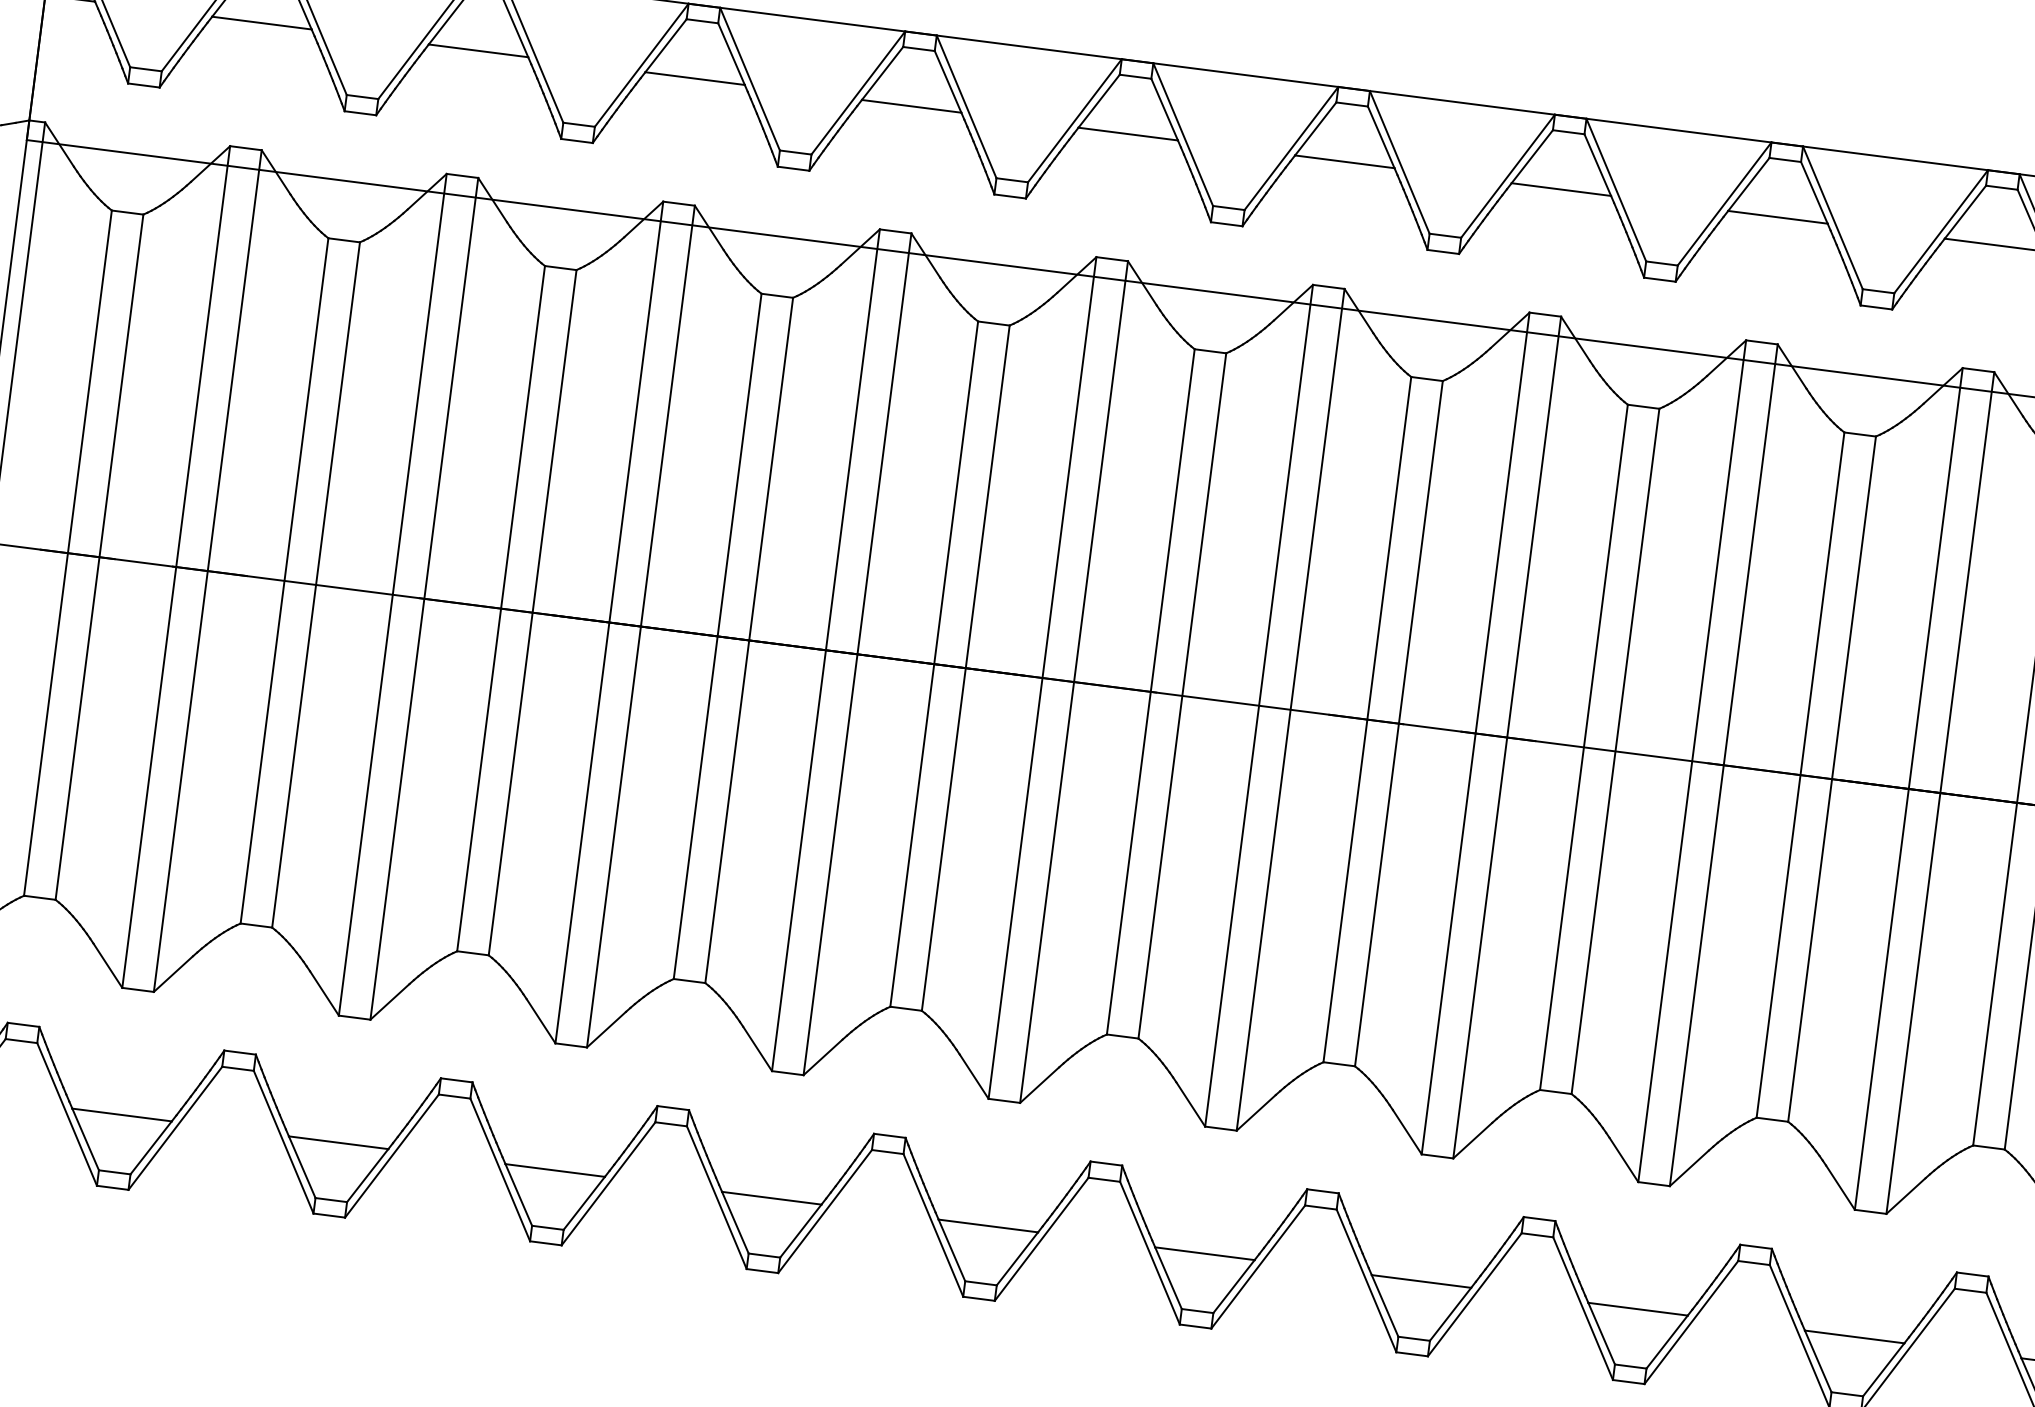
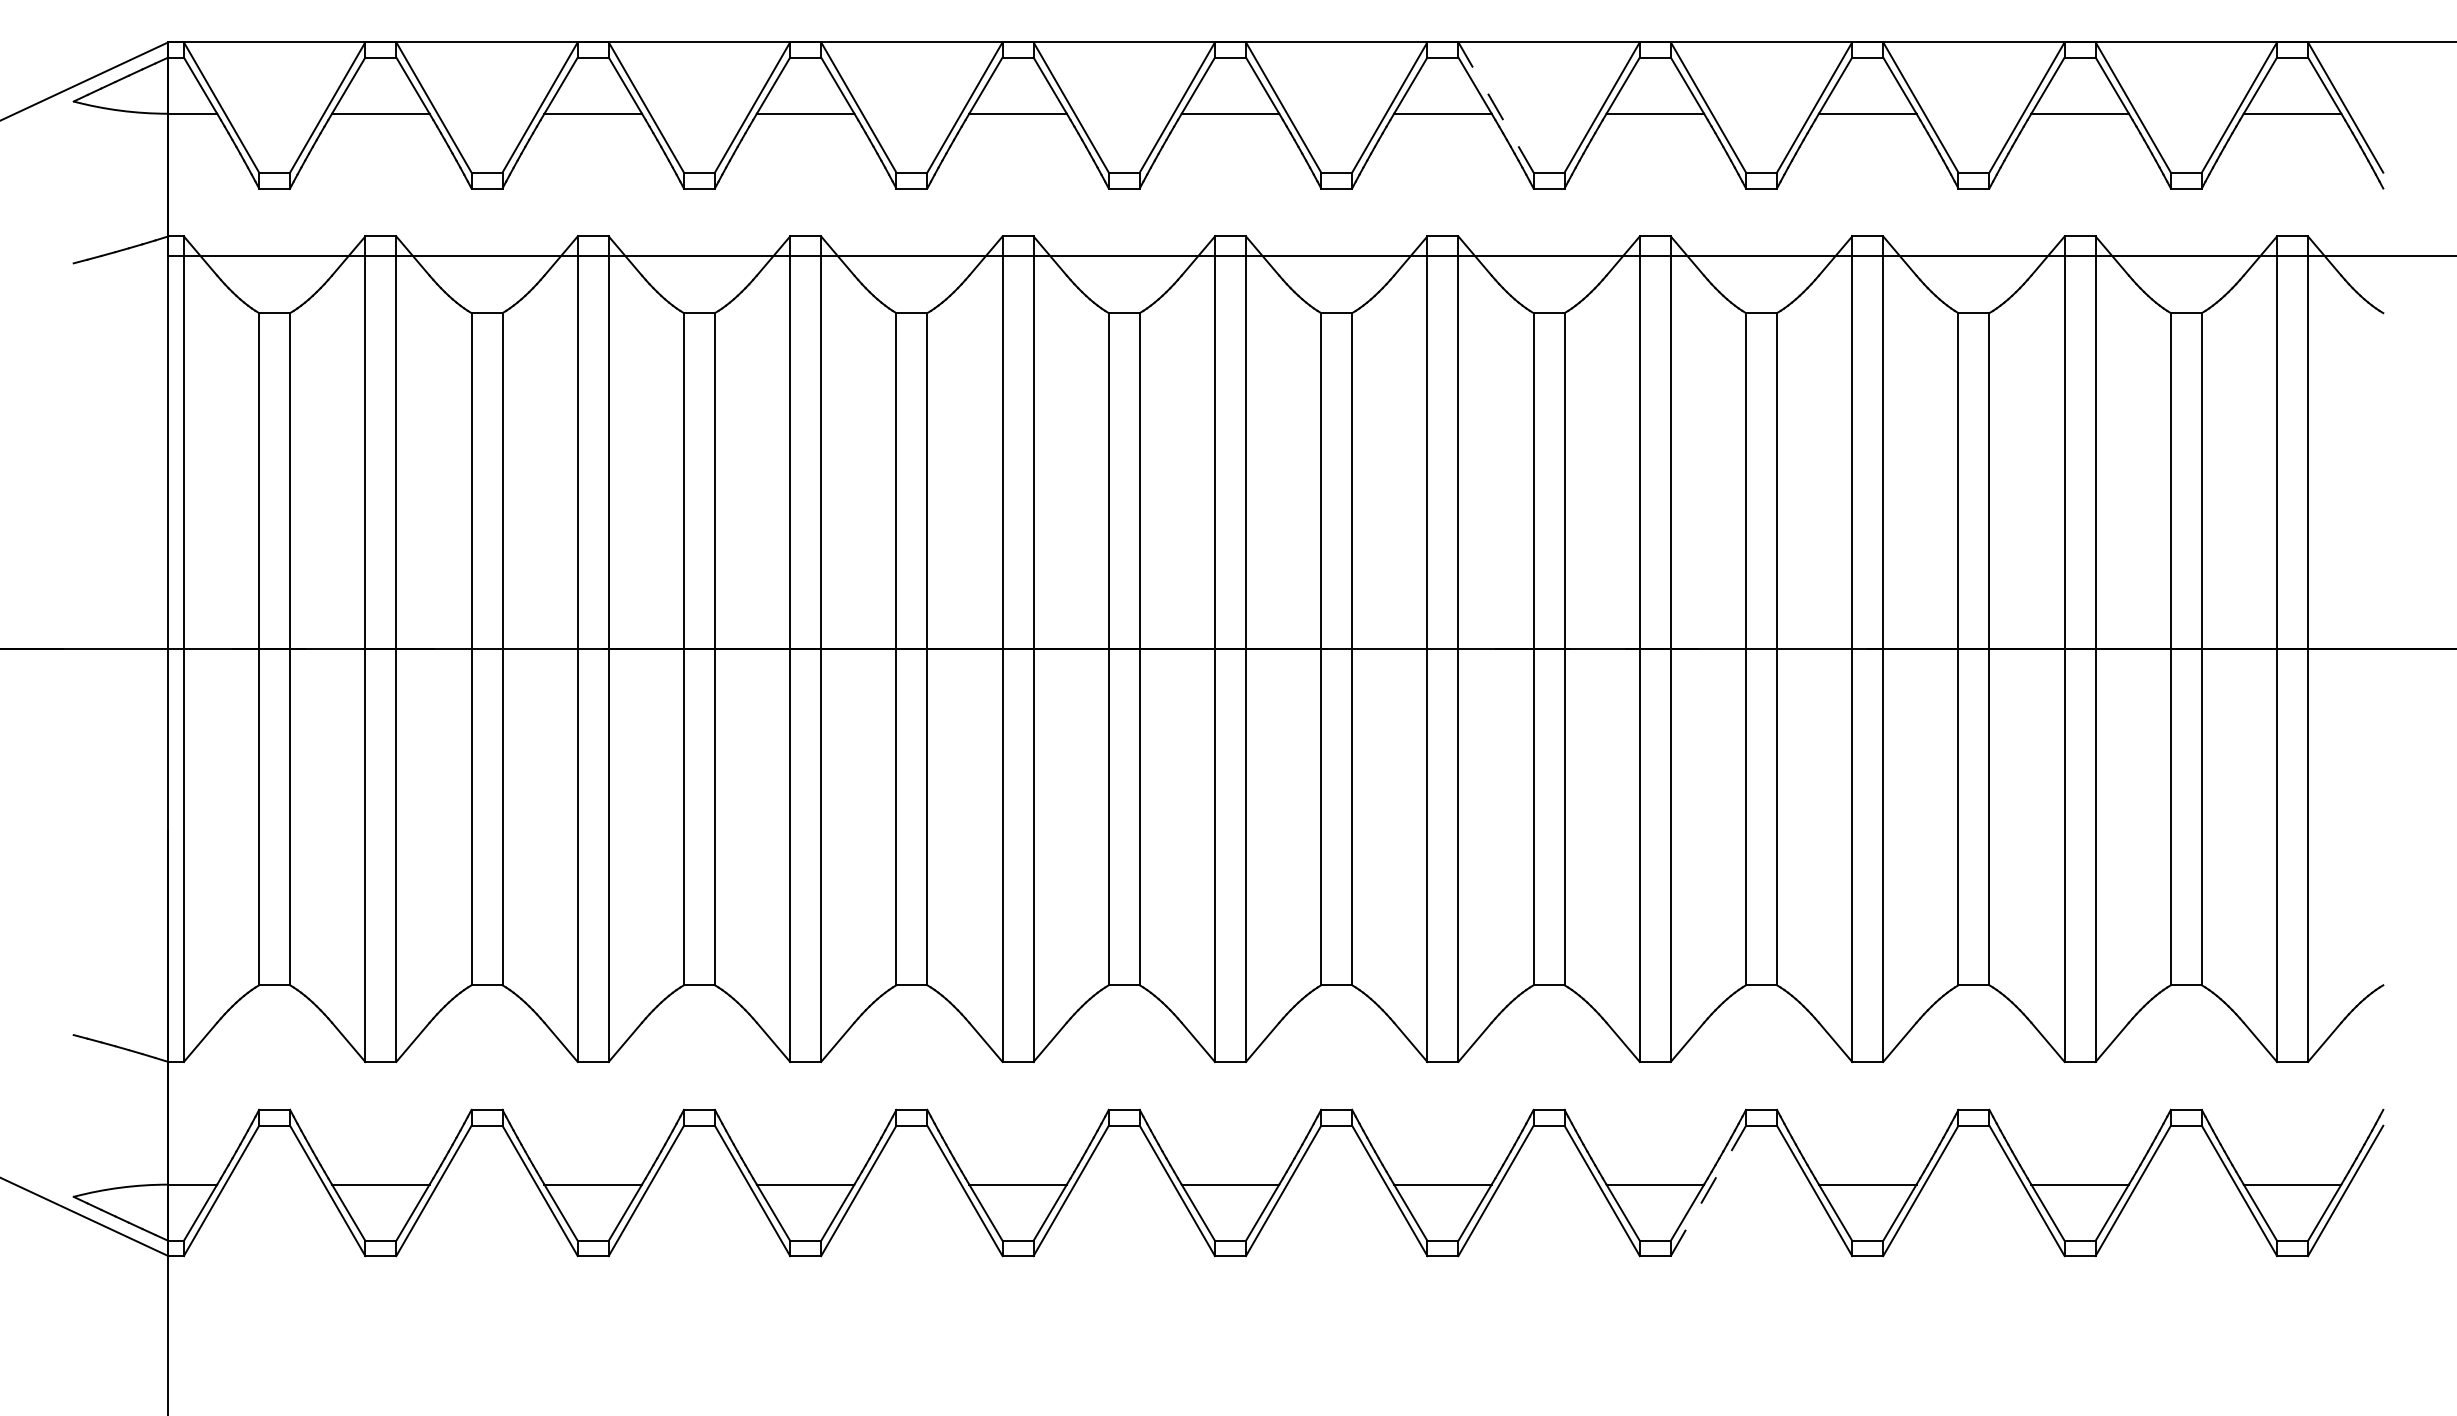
line: (1399, 162) -> (1495, 107), solid -> dashed
line: (1474, 1294) -> (1708, 1190), solid -> dashed

